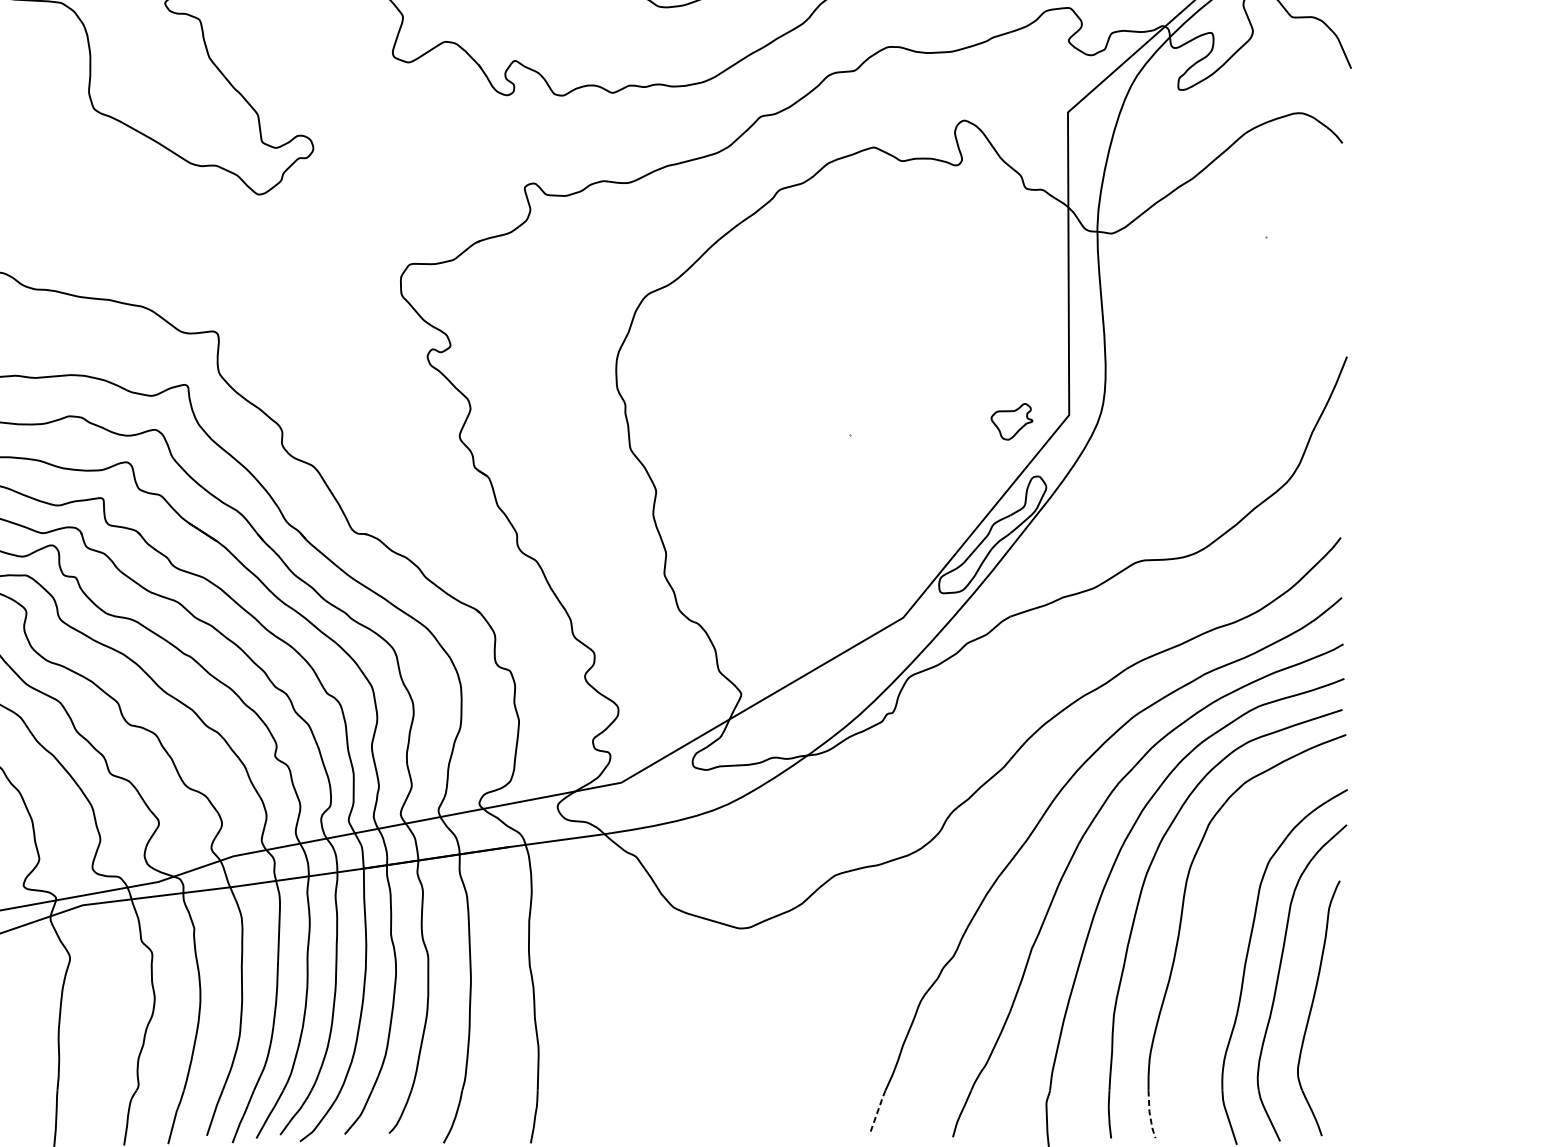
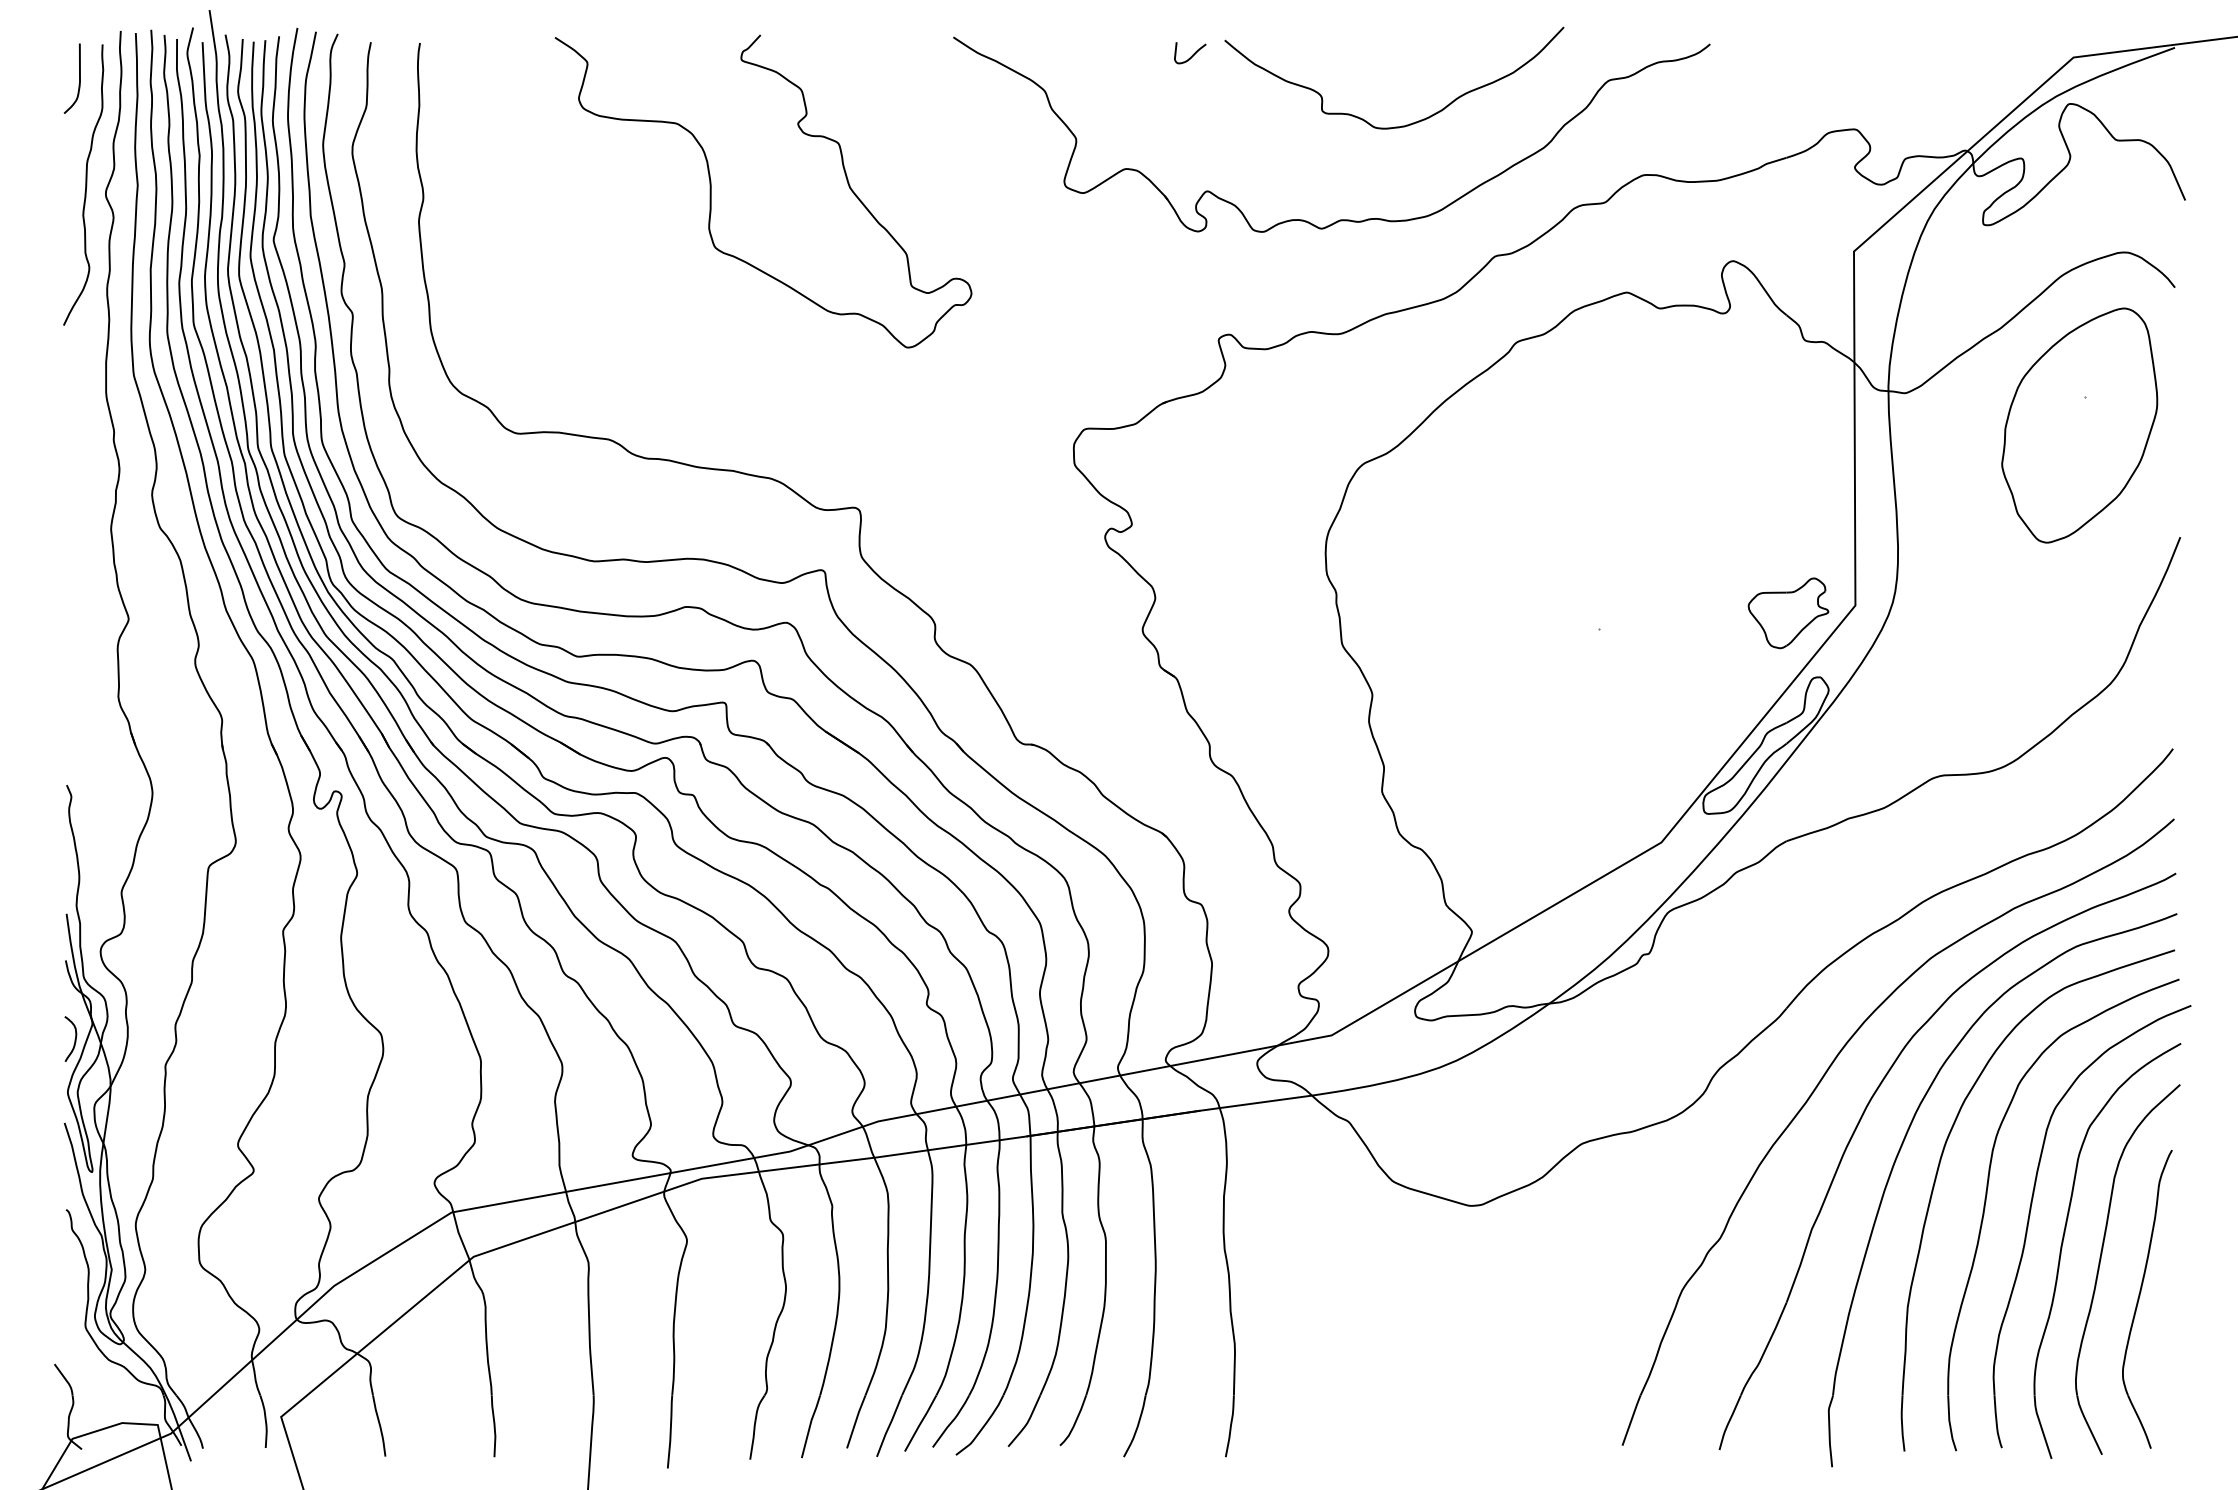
part: (1260, 261) -> (2079, 425), added
part: (1011, 421) -> (1788, 613), size x1.67
part: (1218, 936) -> (2030, 1215), added
line: (877, 1111) -> (1631, 1419), dashed -> solid
line: (1149, 1115) -> (1949, 1424), dashed -> solid

